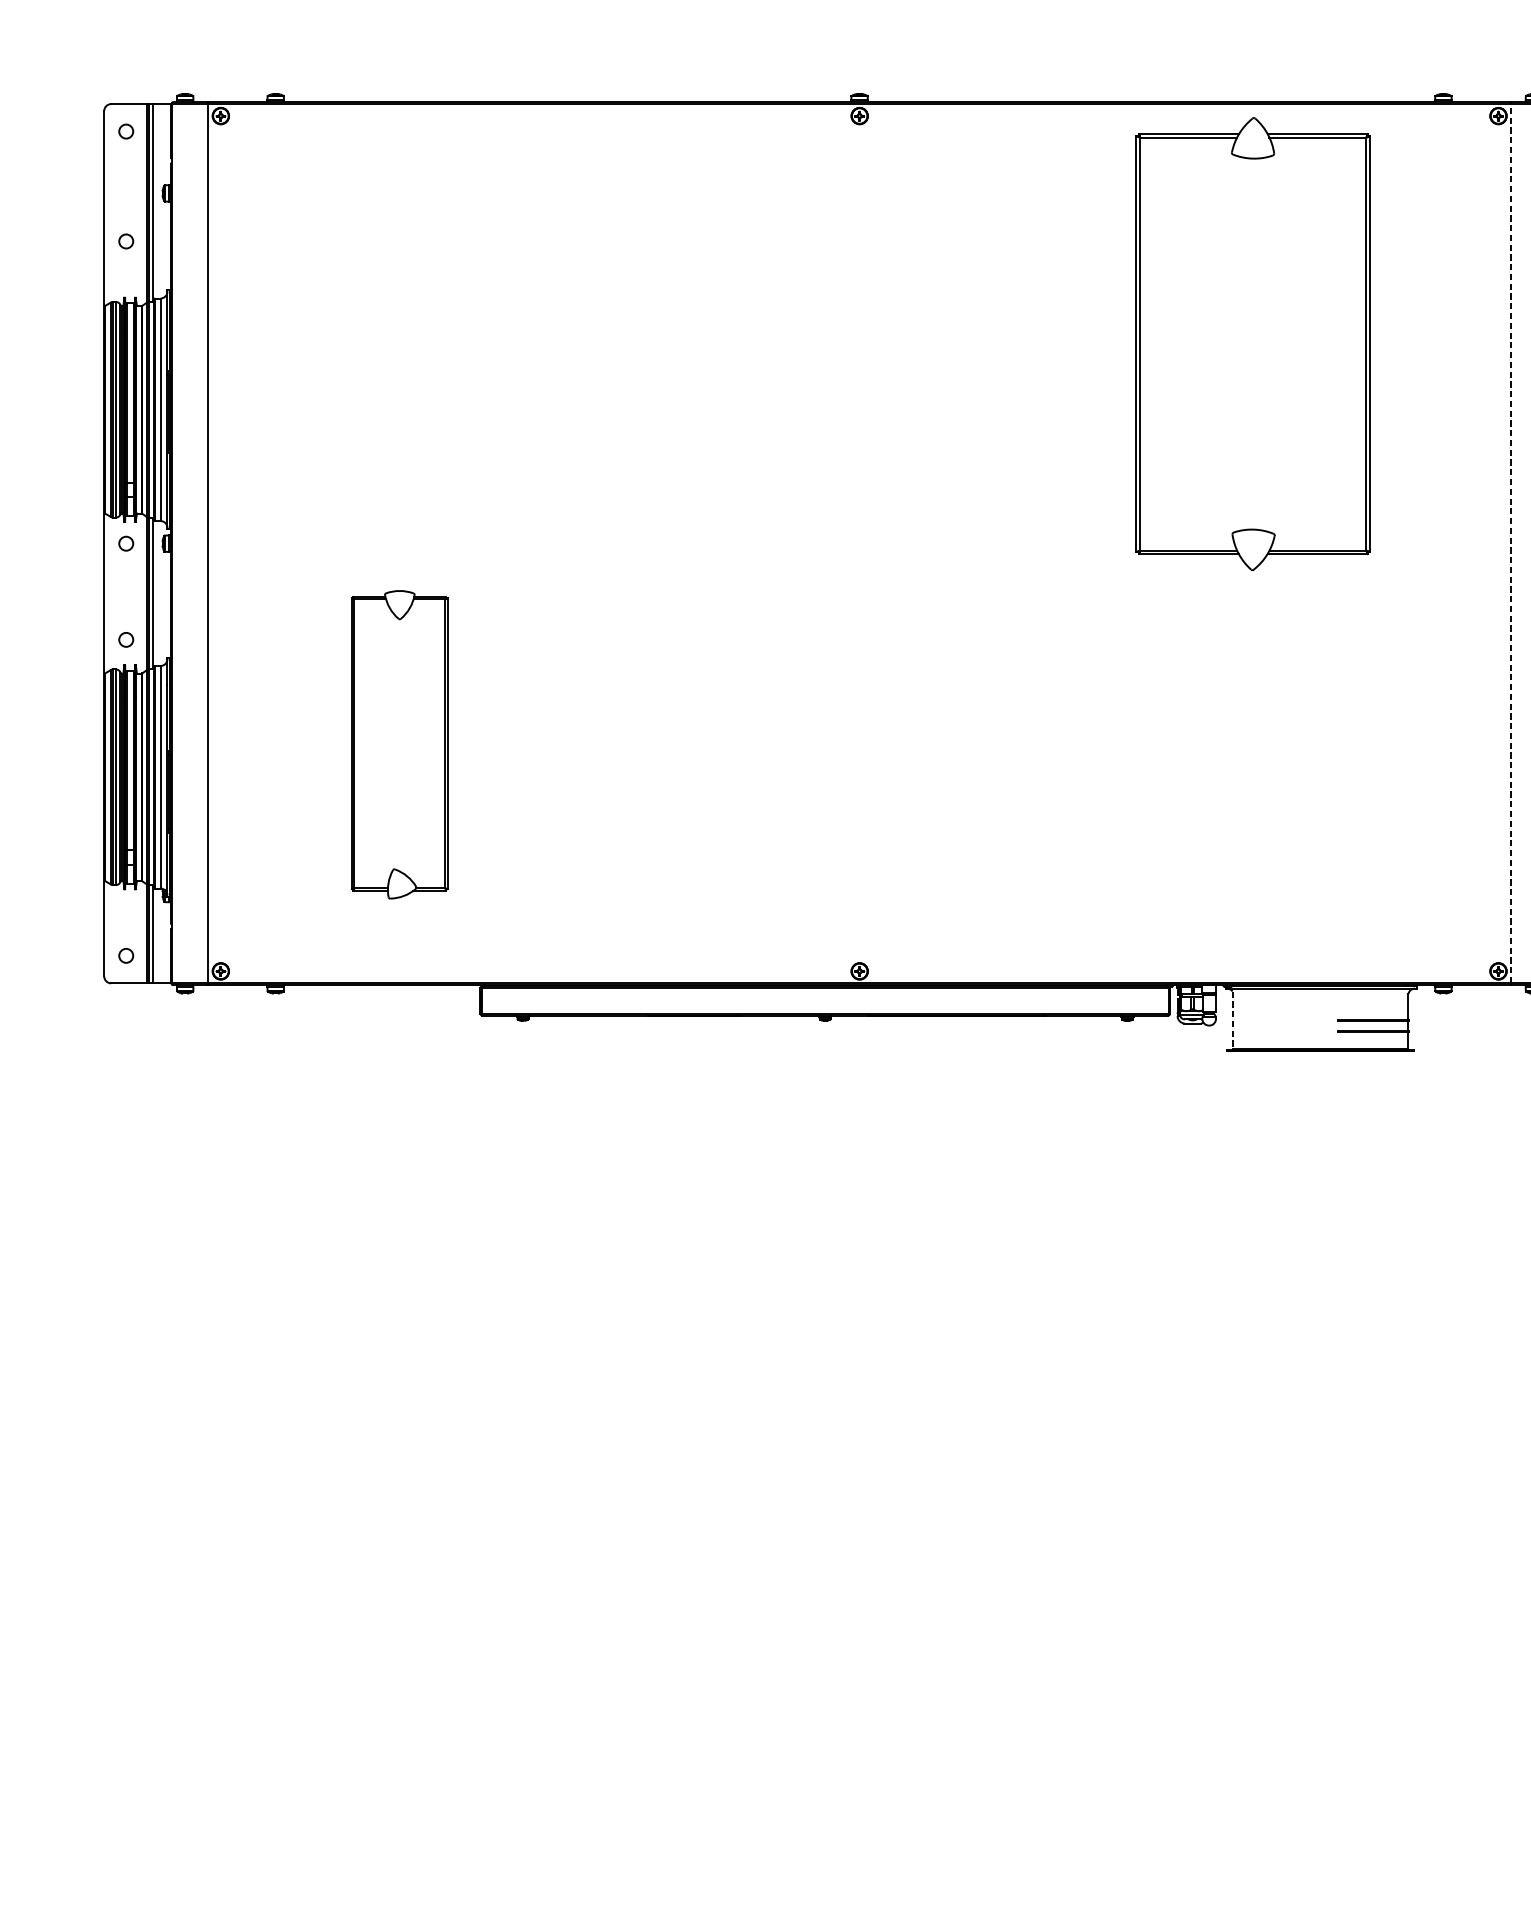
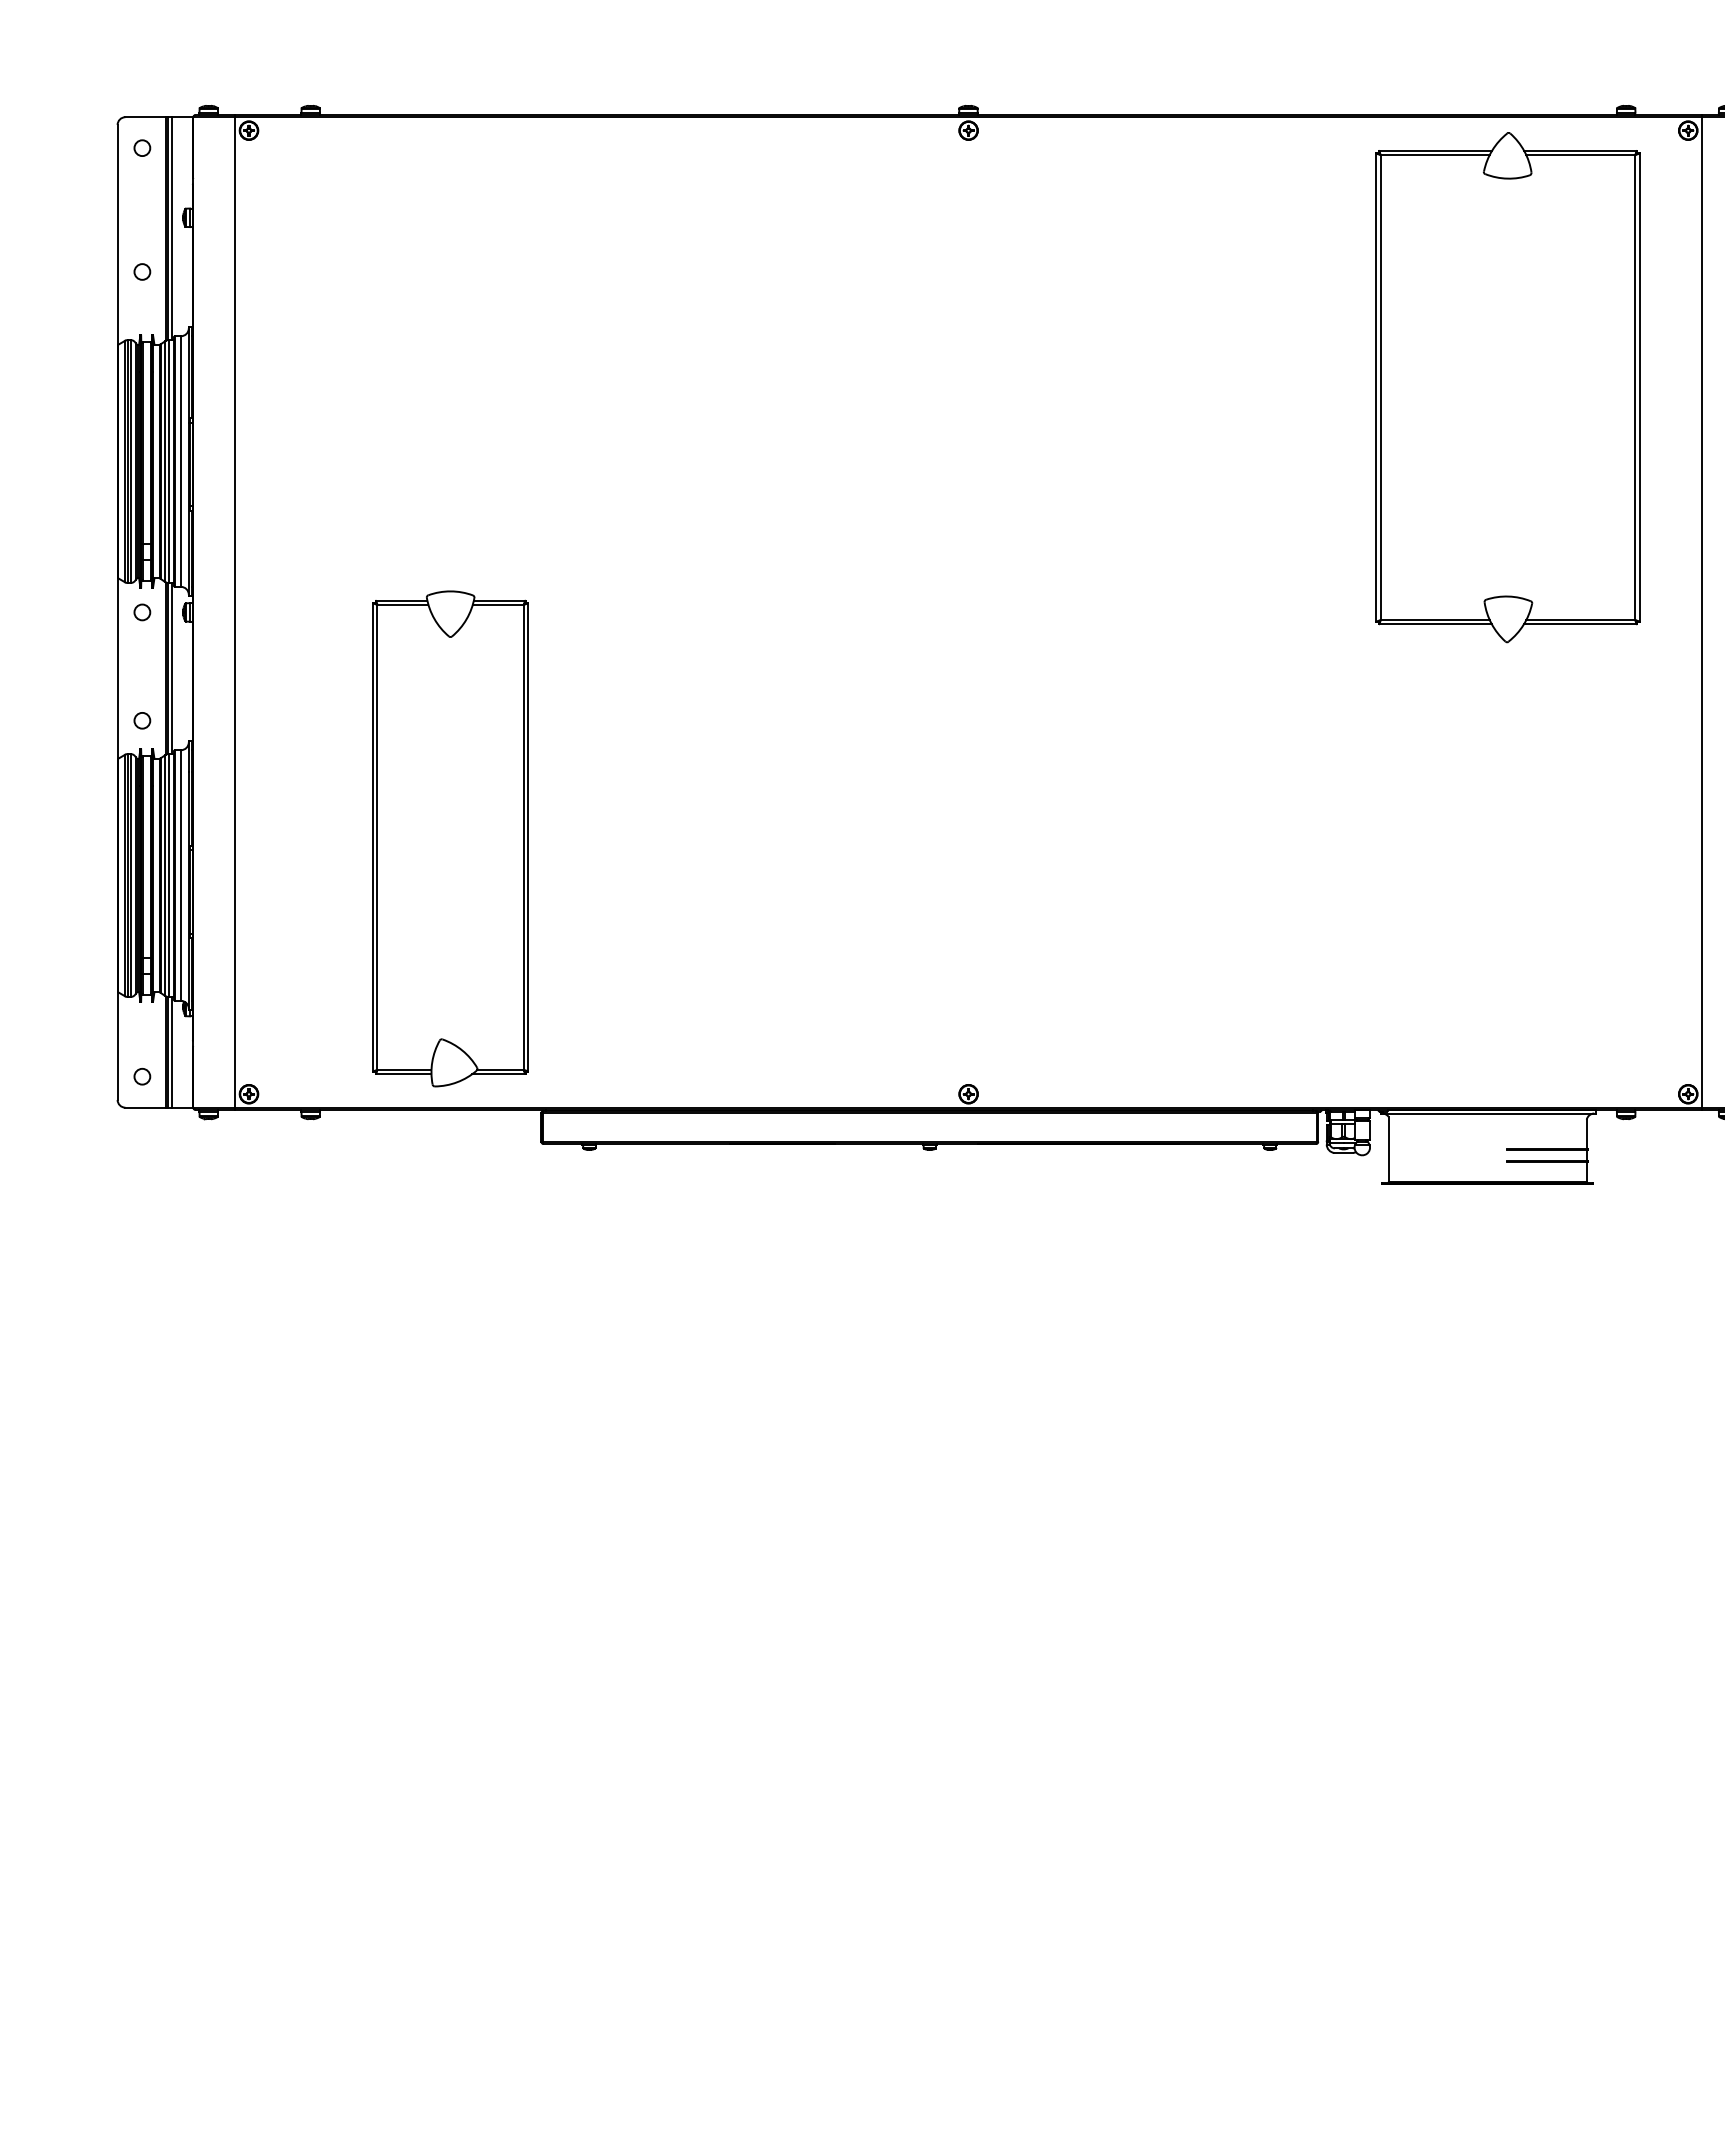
part: (1252, 344) -> (1507, 387), moved
line: (1511, 542) -> (1702, 611), dashed -> solid
part: (399, 744) -> (450, 838), size x1.43
line: (1232, 1020) -> (1388, 1149), dashed -> solid

